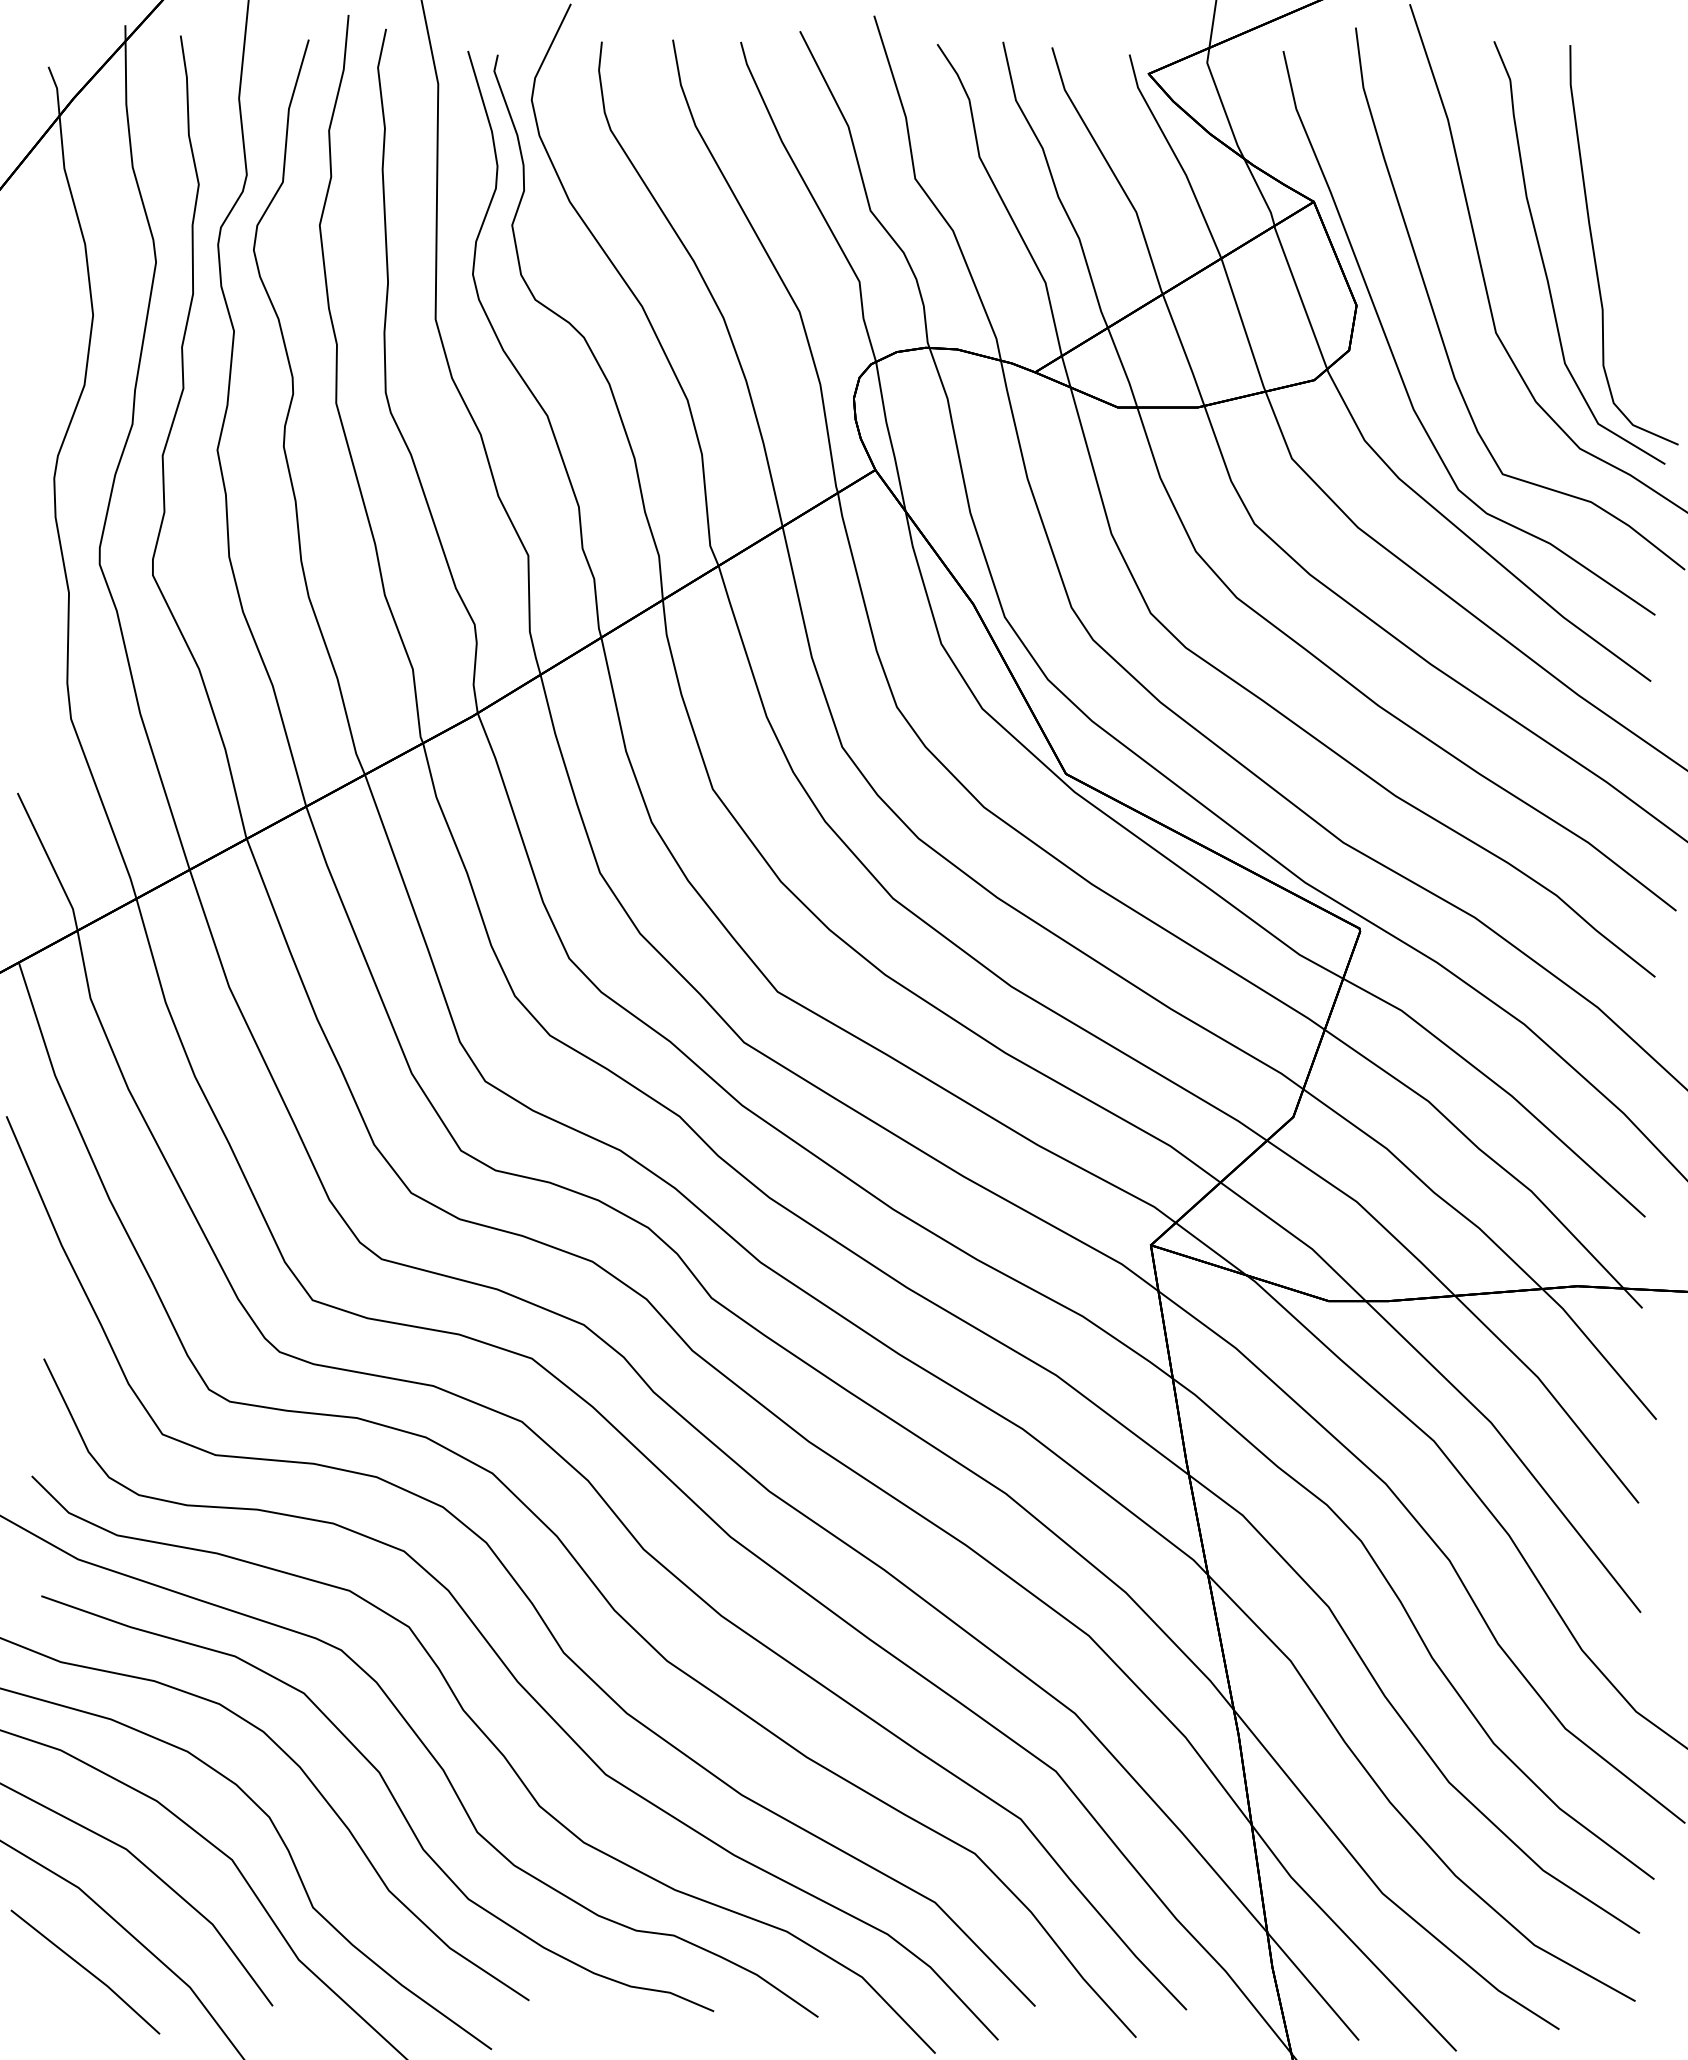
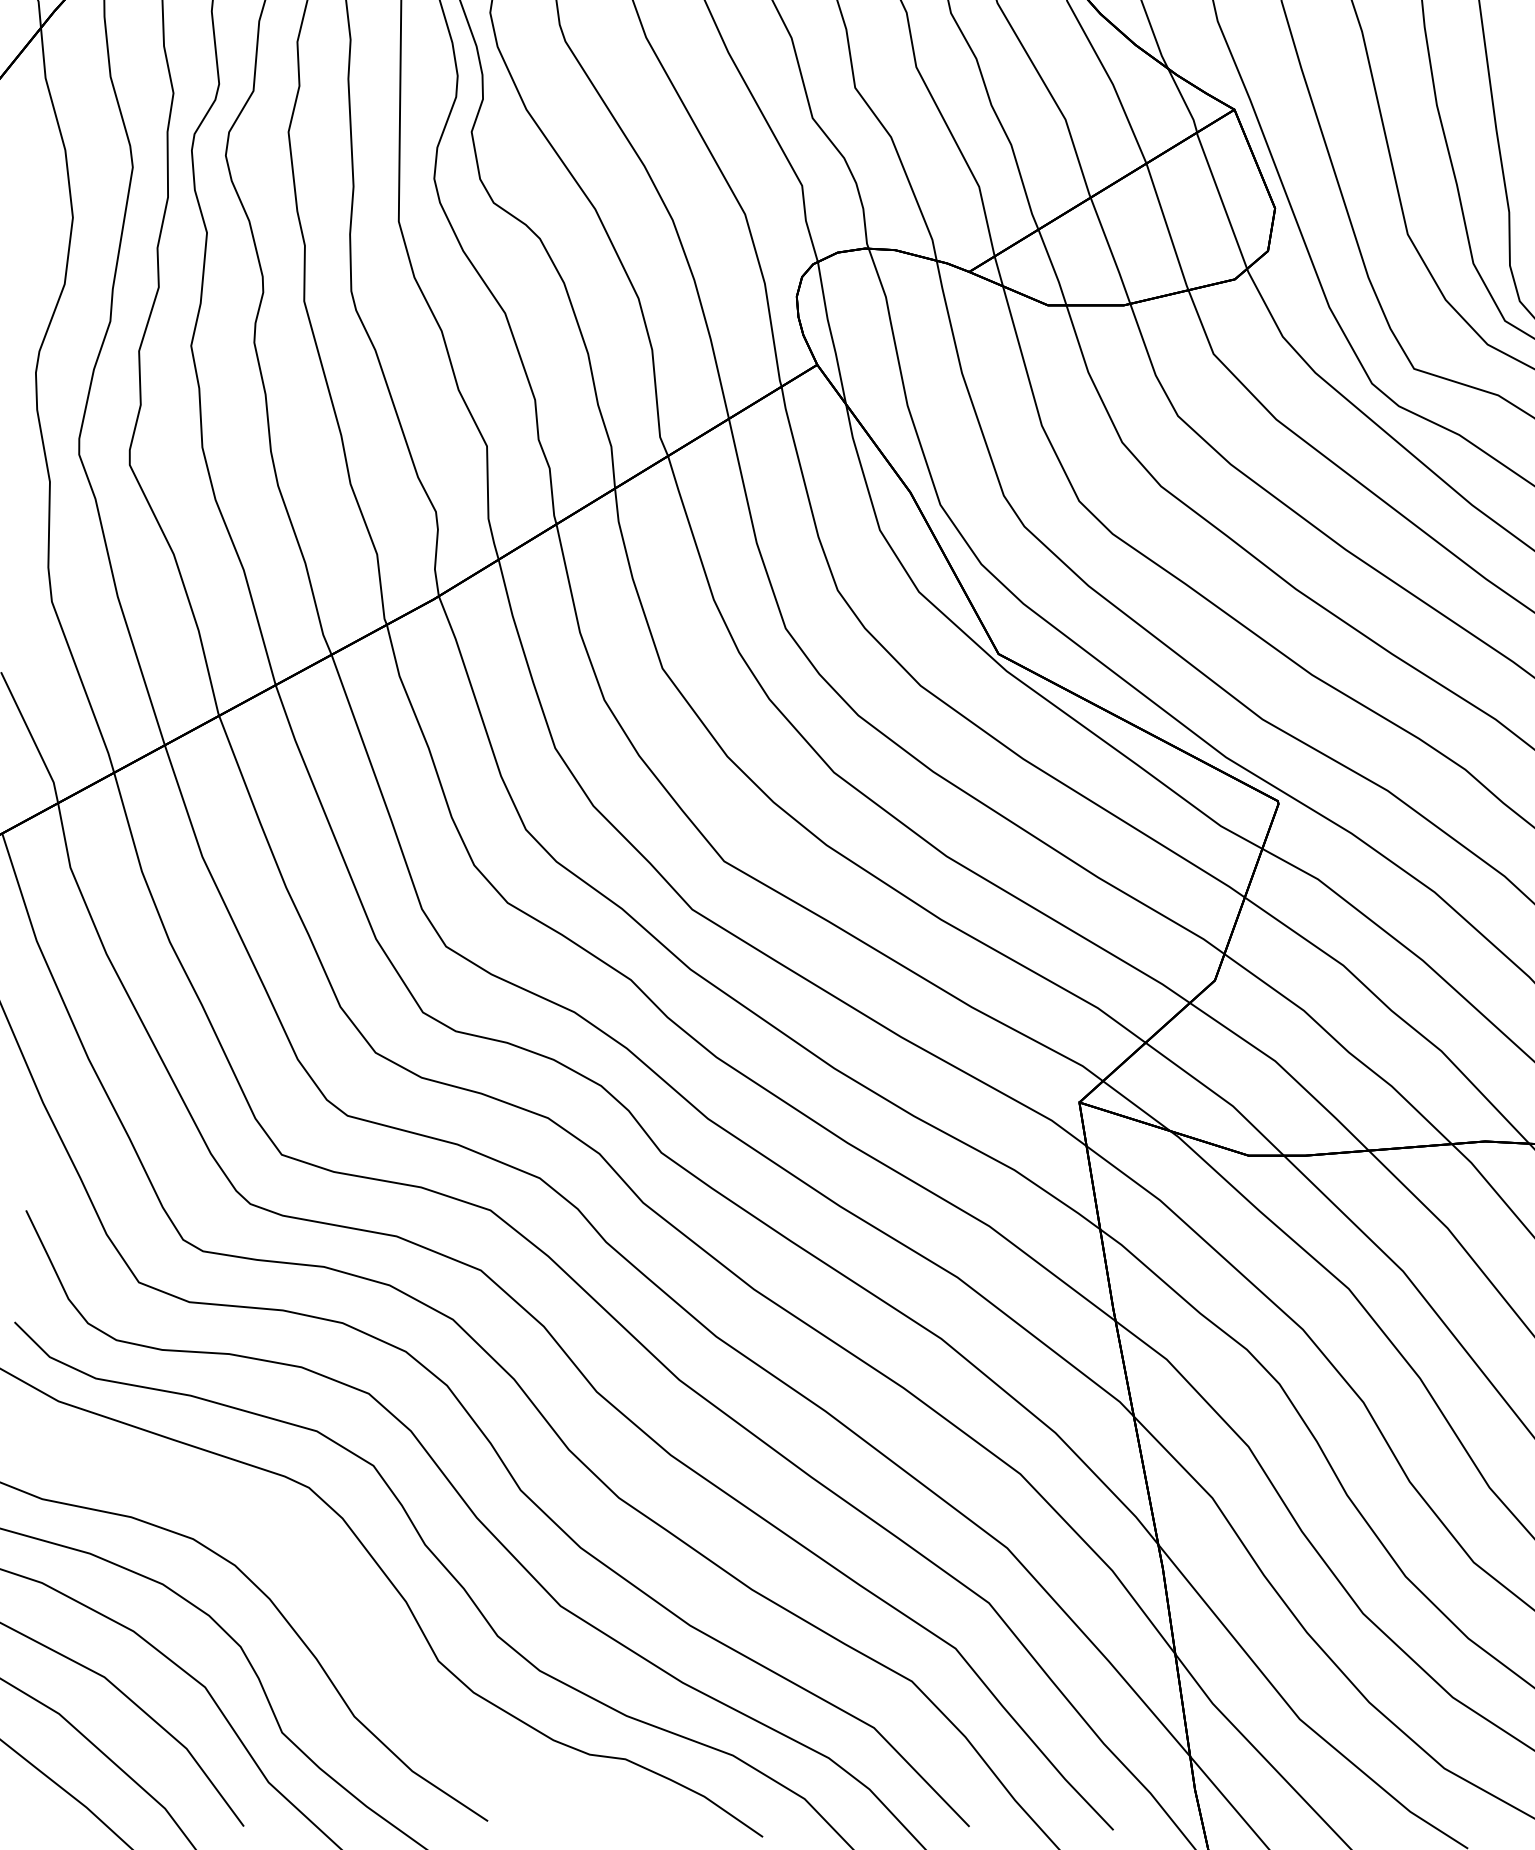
curve: (391, 1796) -> (356, 1626), removed

